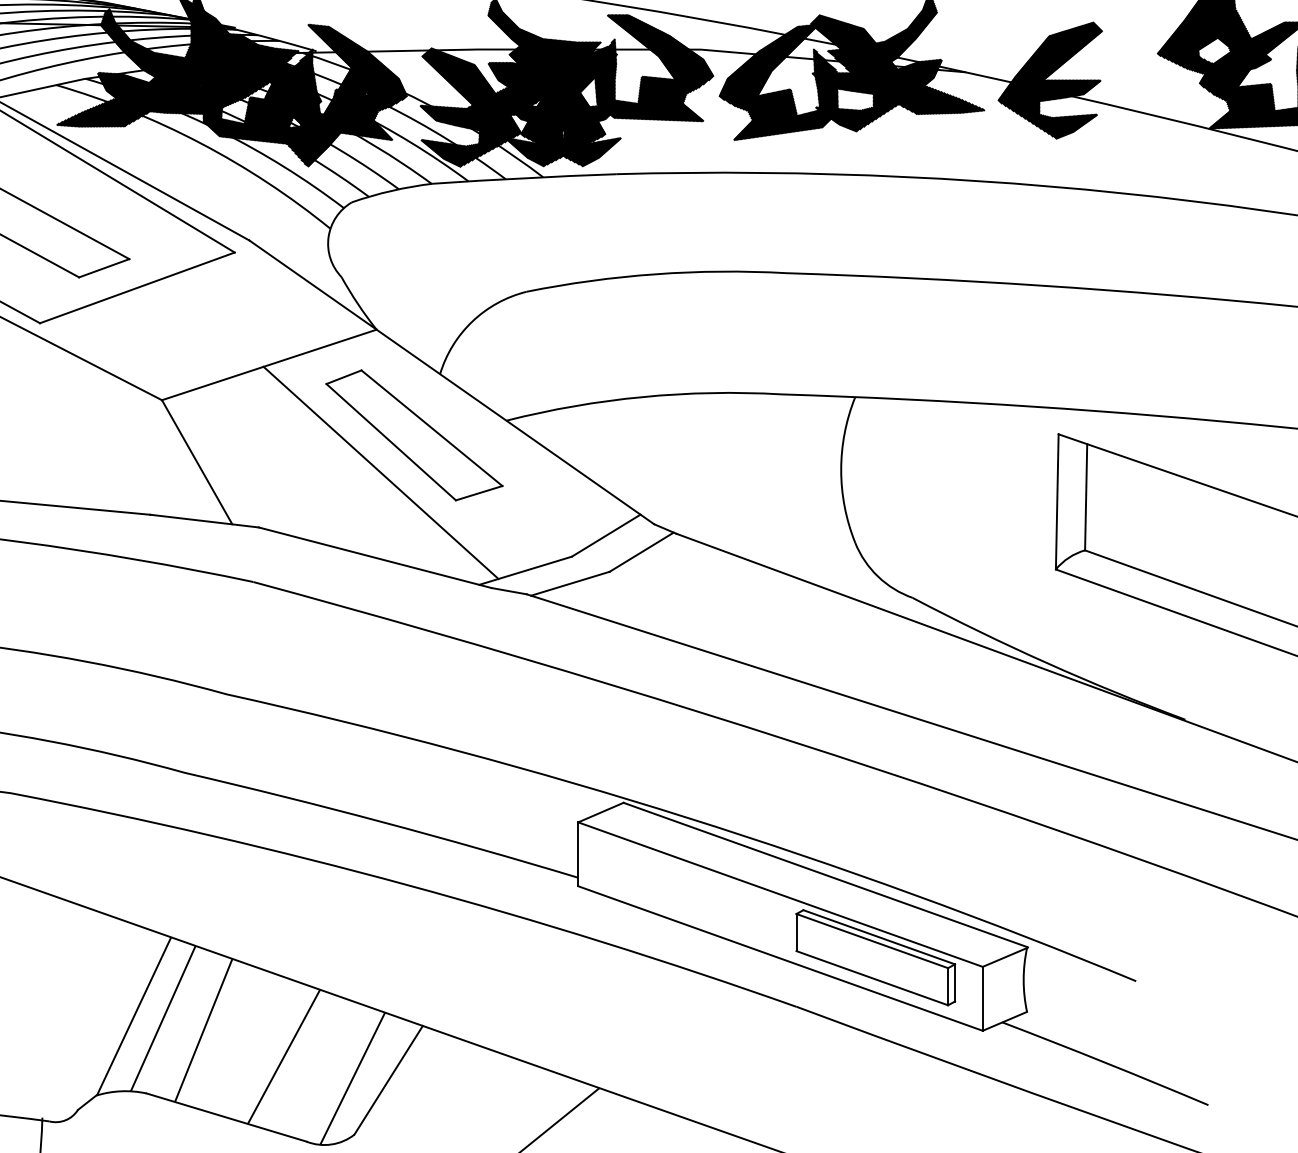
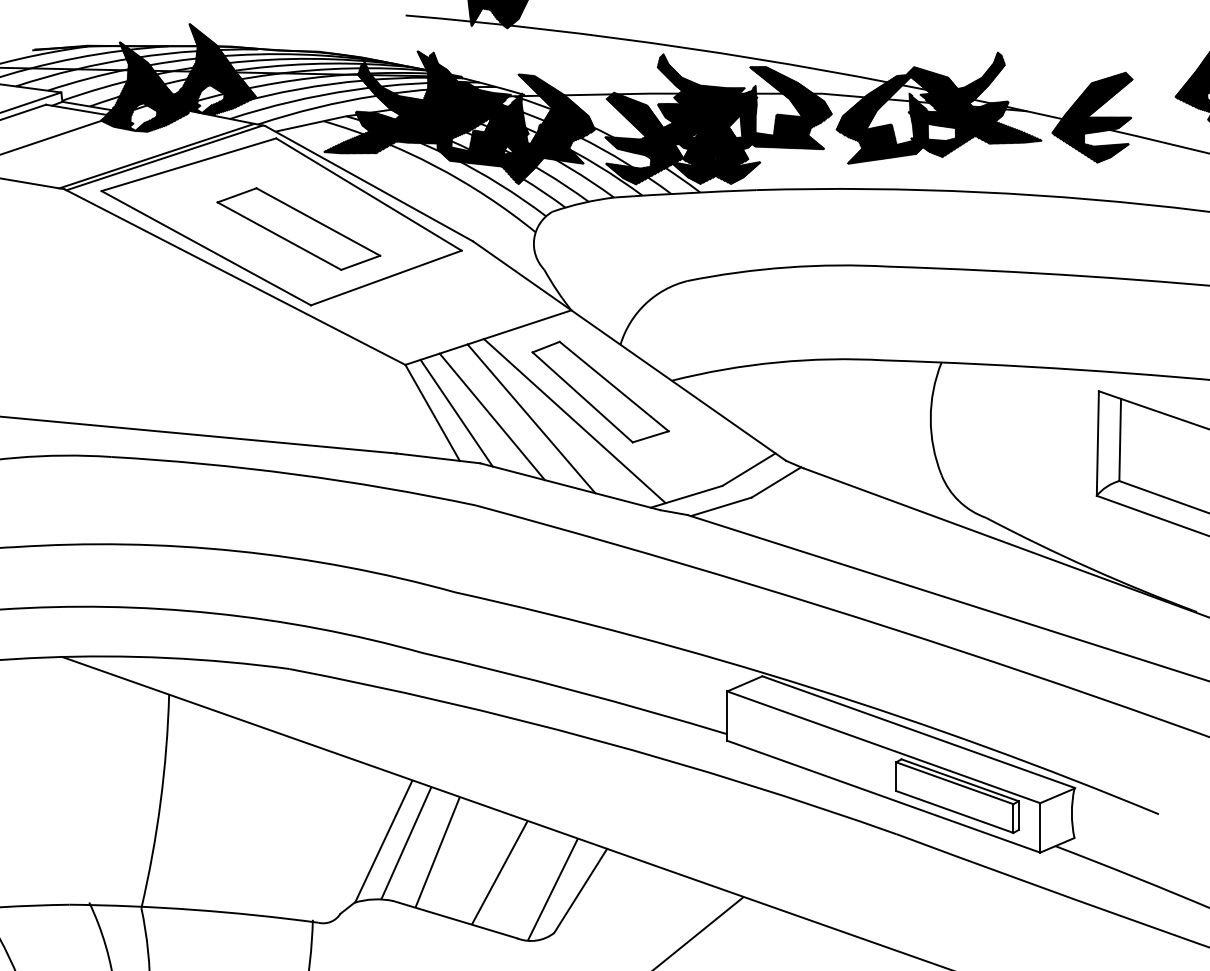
line: (228, 461) -> (456, 412), added
line: (273, 466) -> (491, 416), added
line: (325, 469) -> (531, 418), added

